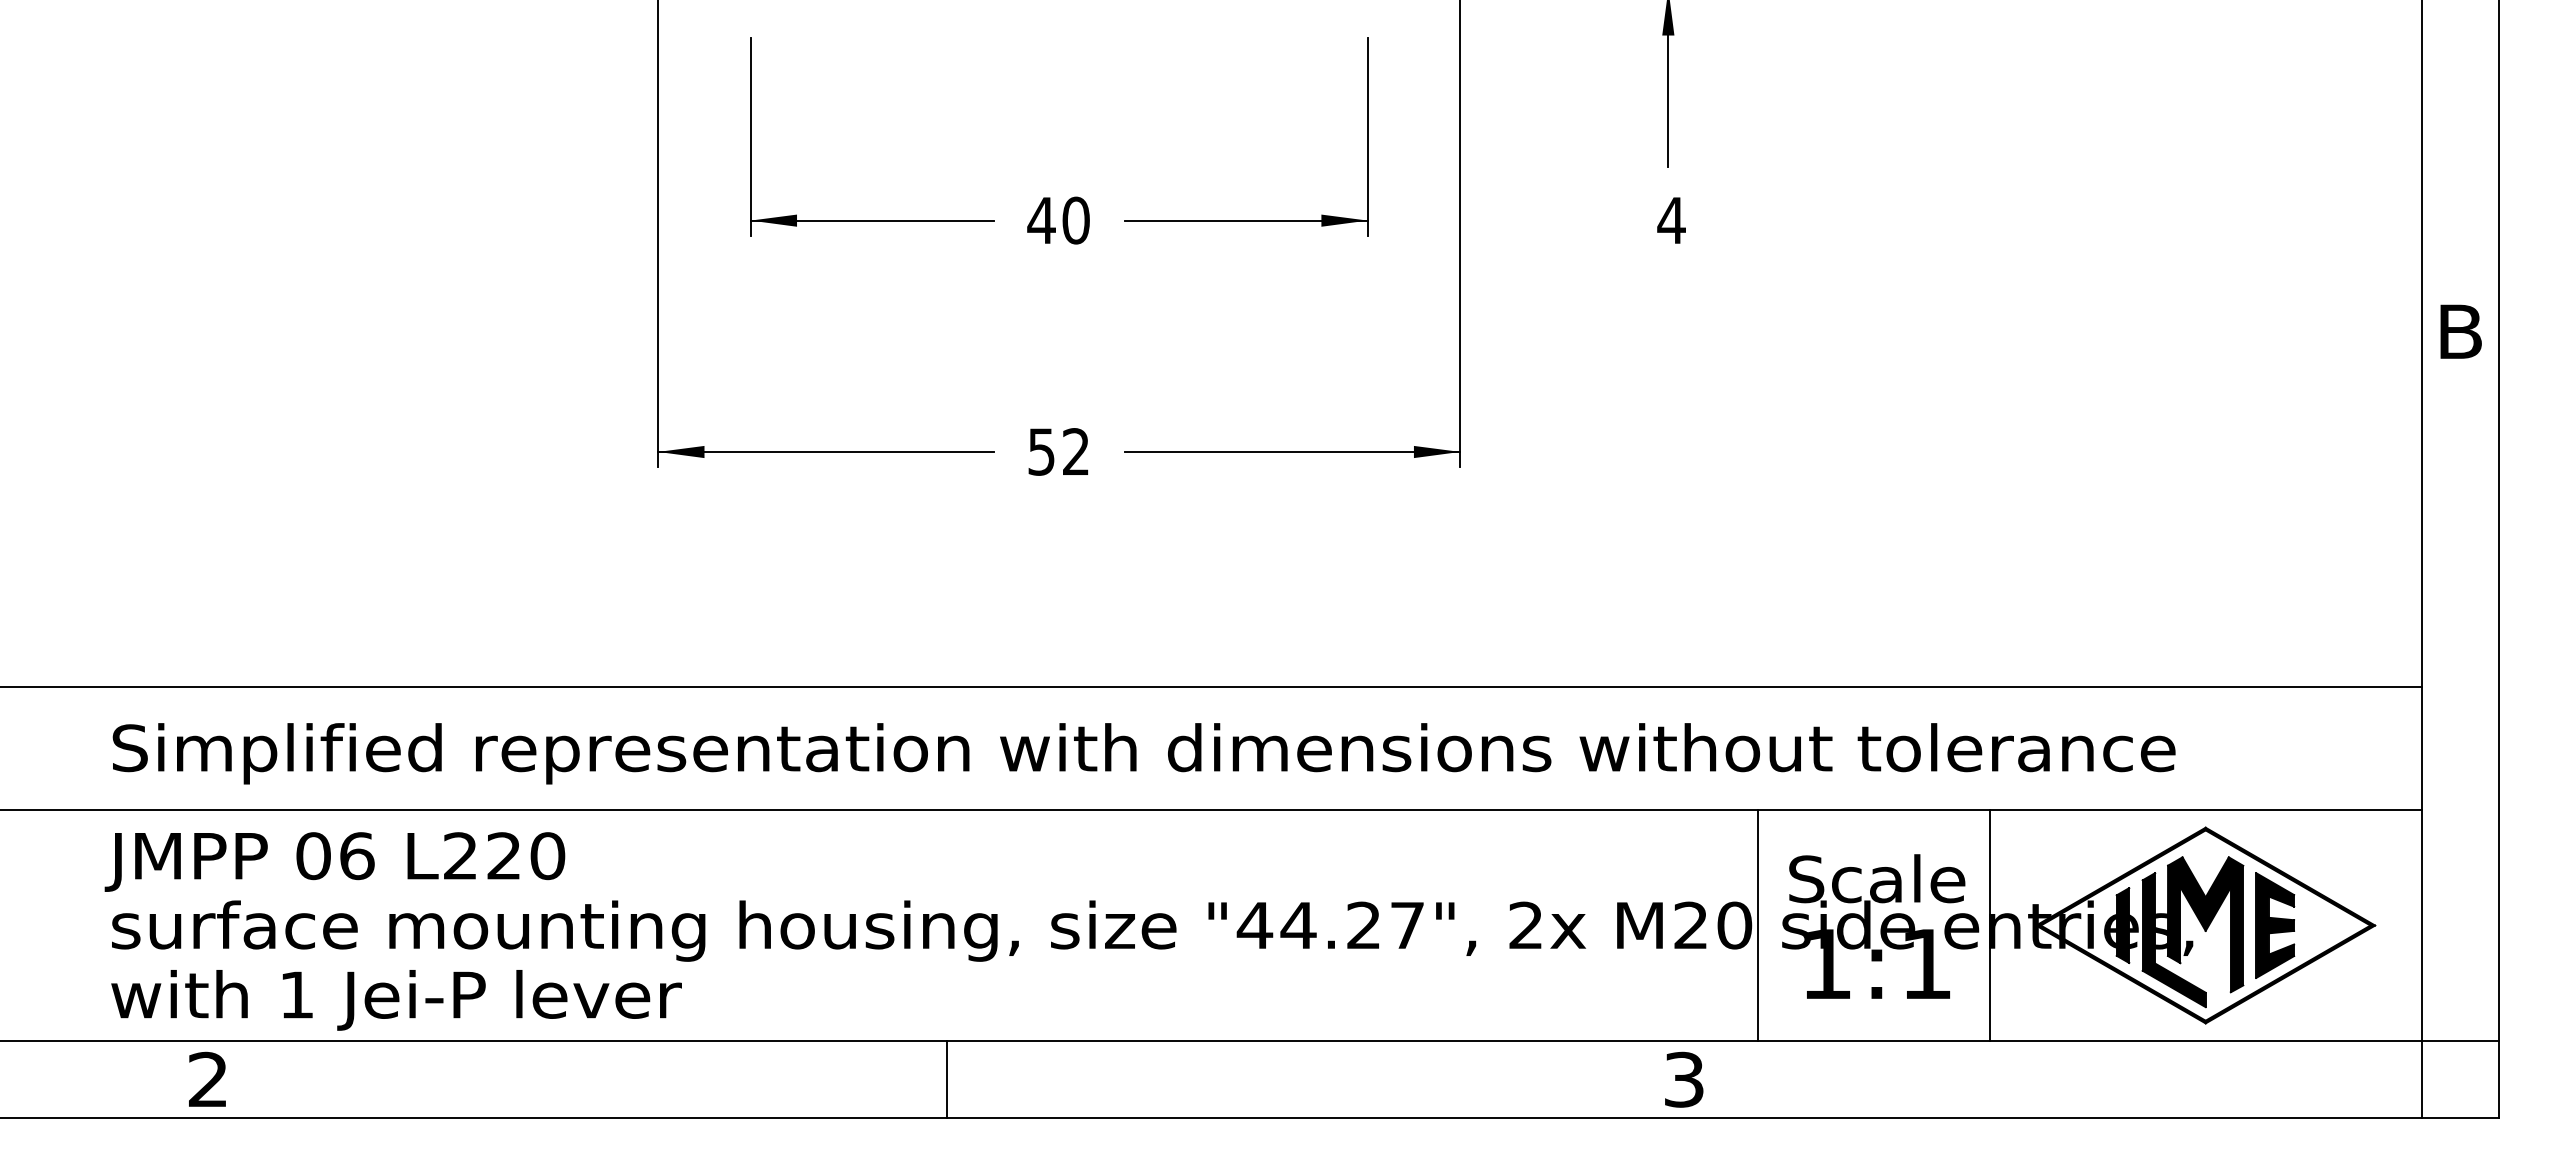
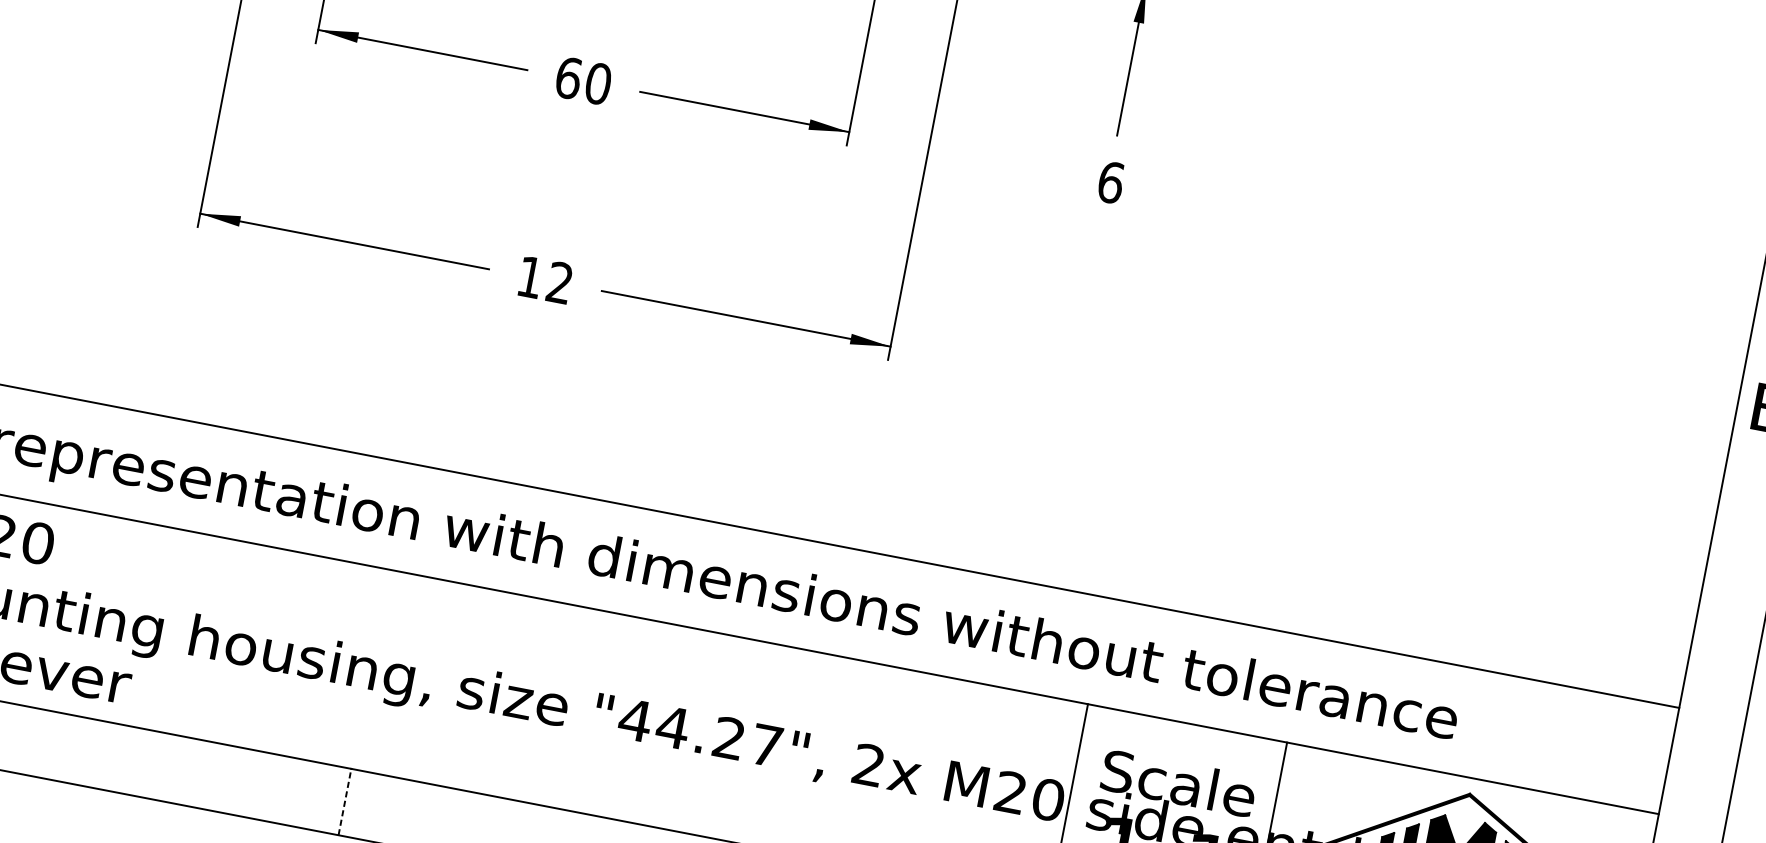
text: (1041, 220) -> (568, 78), 40 -> 60
text: (1671, 220) -> (1110, 182), 4 -> 6
text: (1041, 451) -> (530, 276), 52 -> 12
line: (947, 1079) -> (345, 801), solid -> dashed

